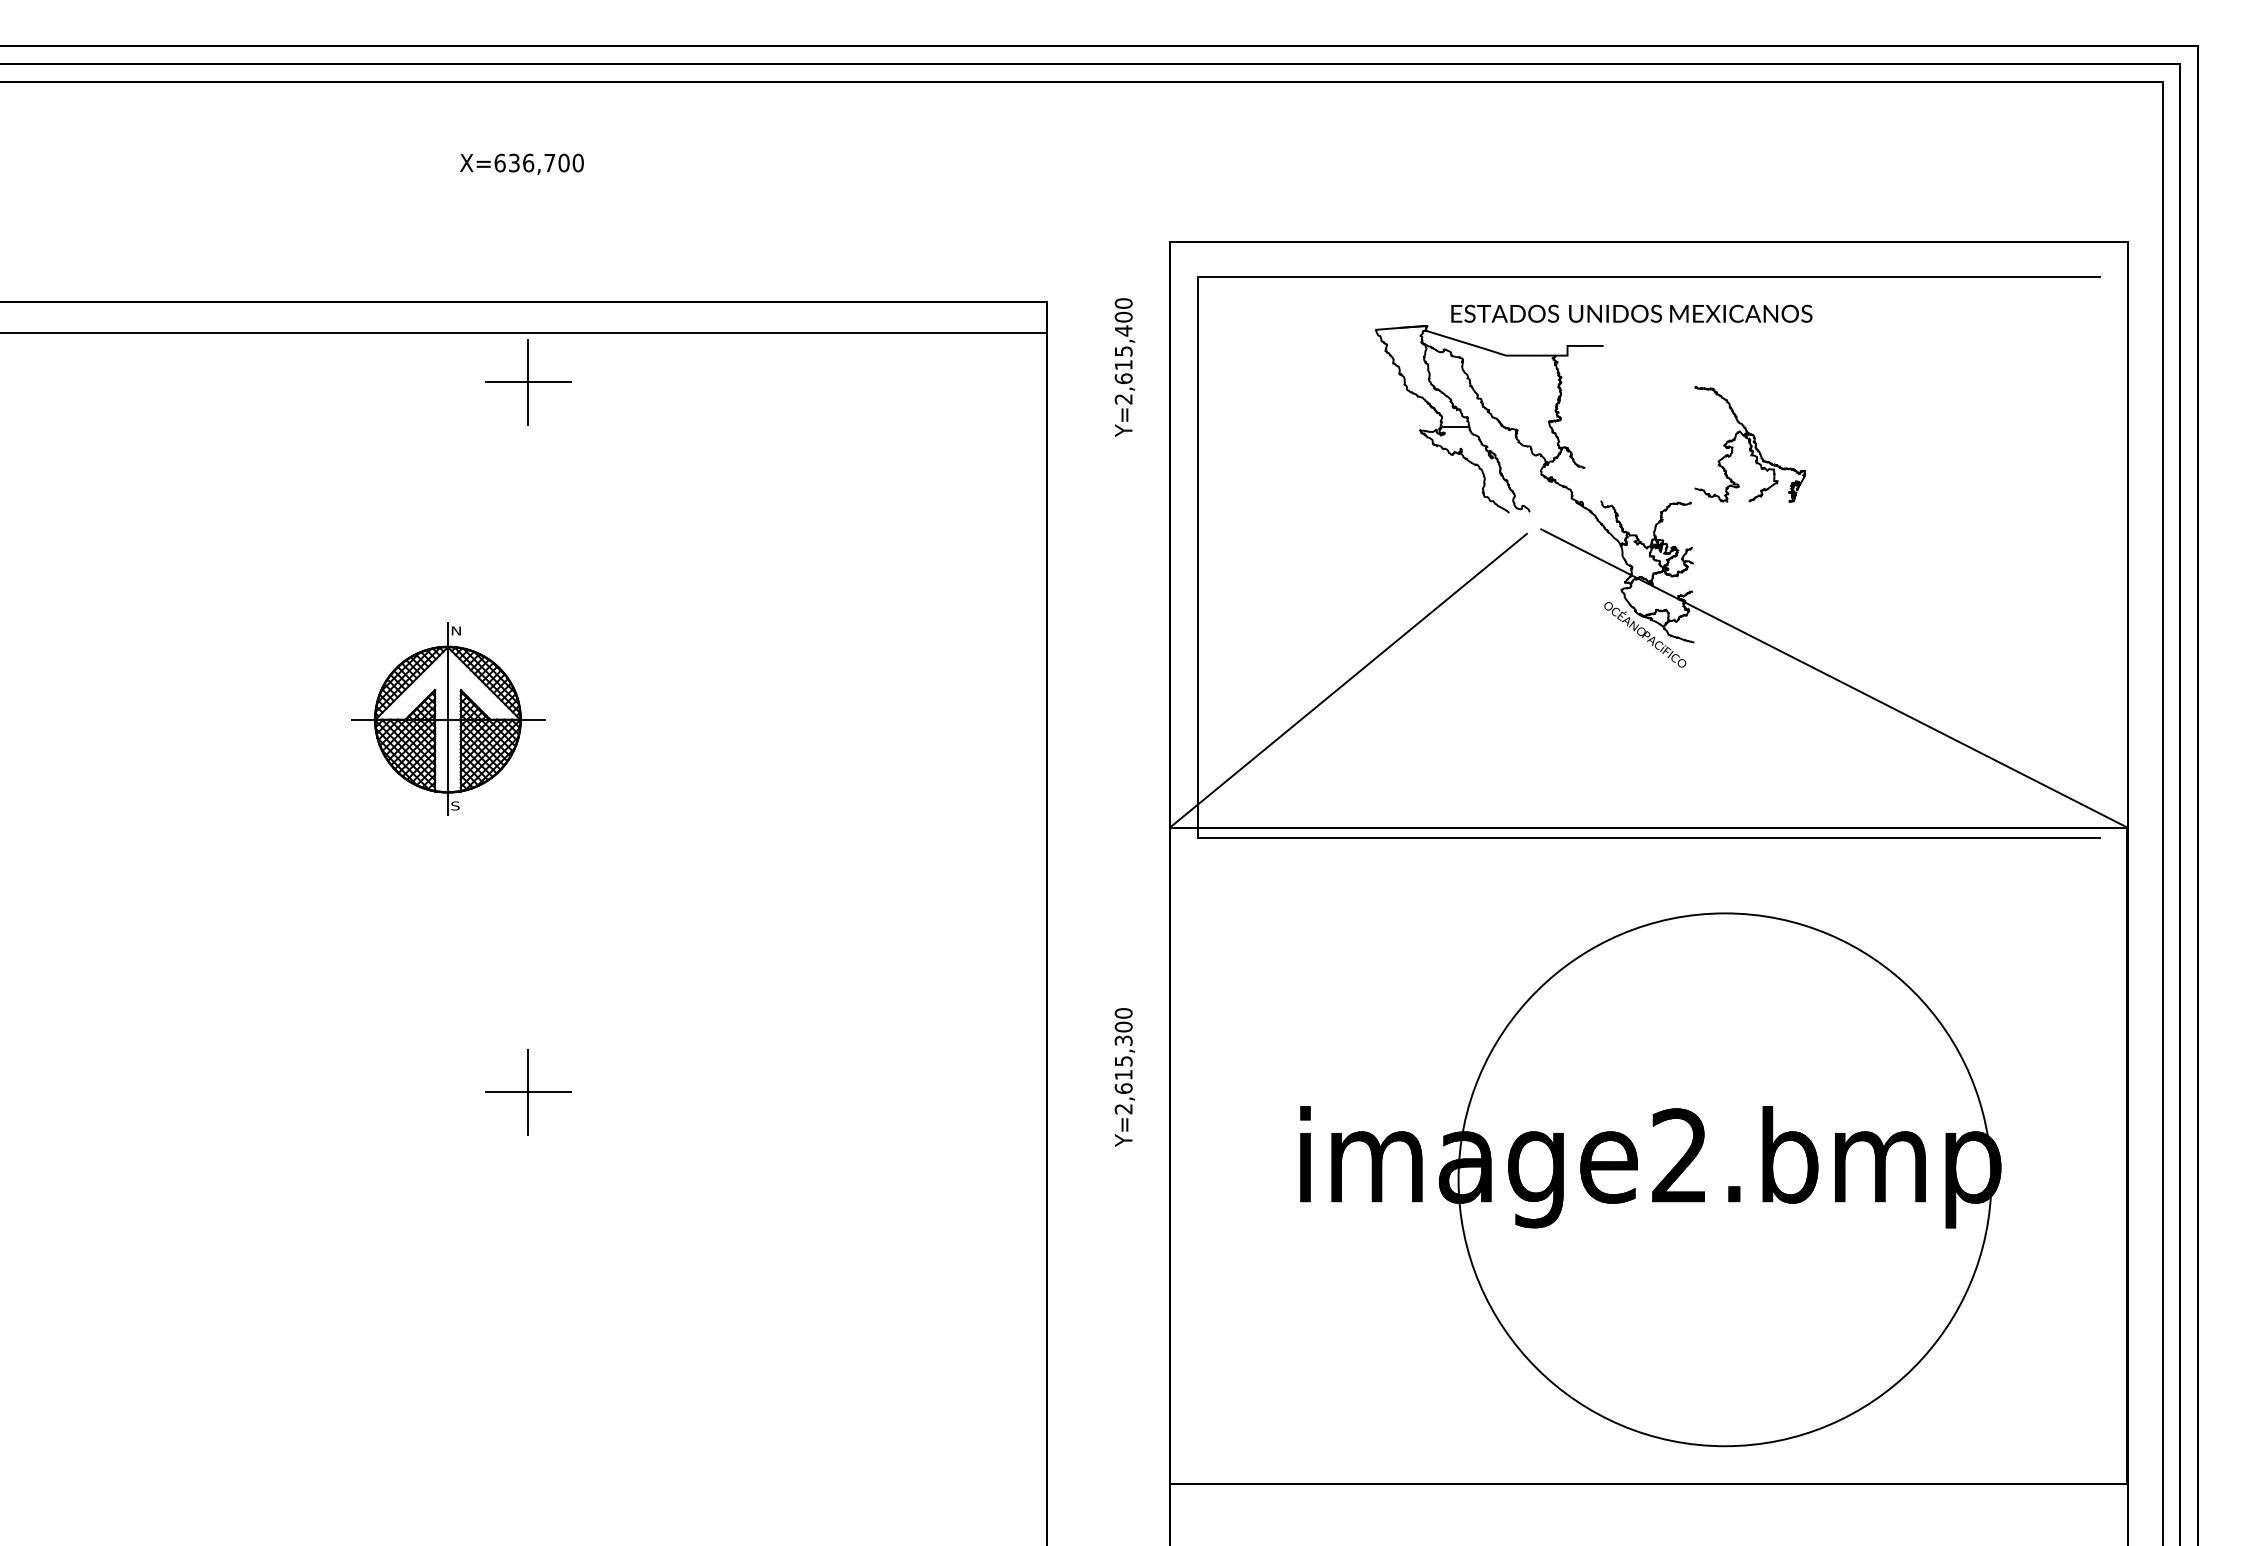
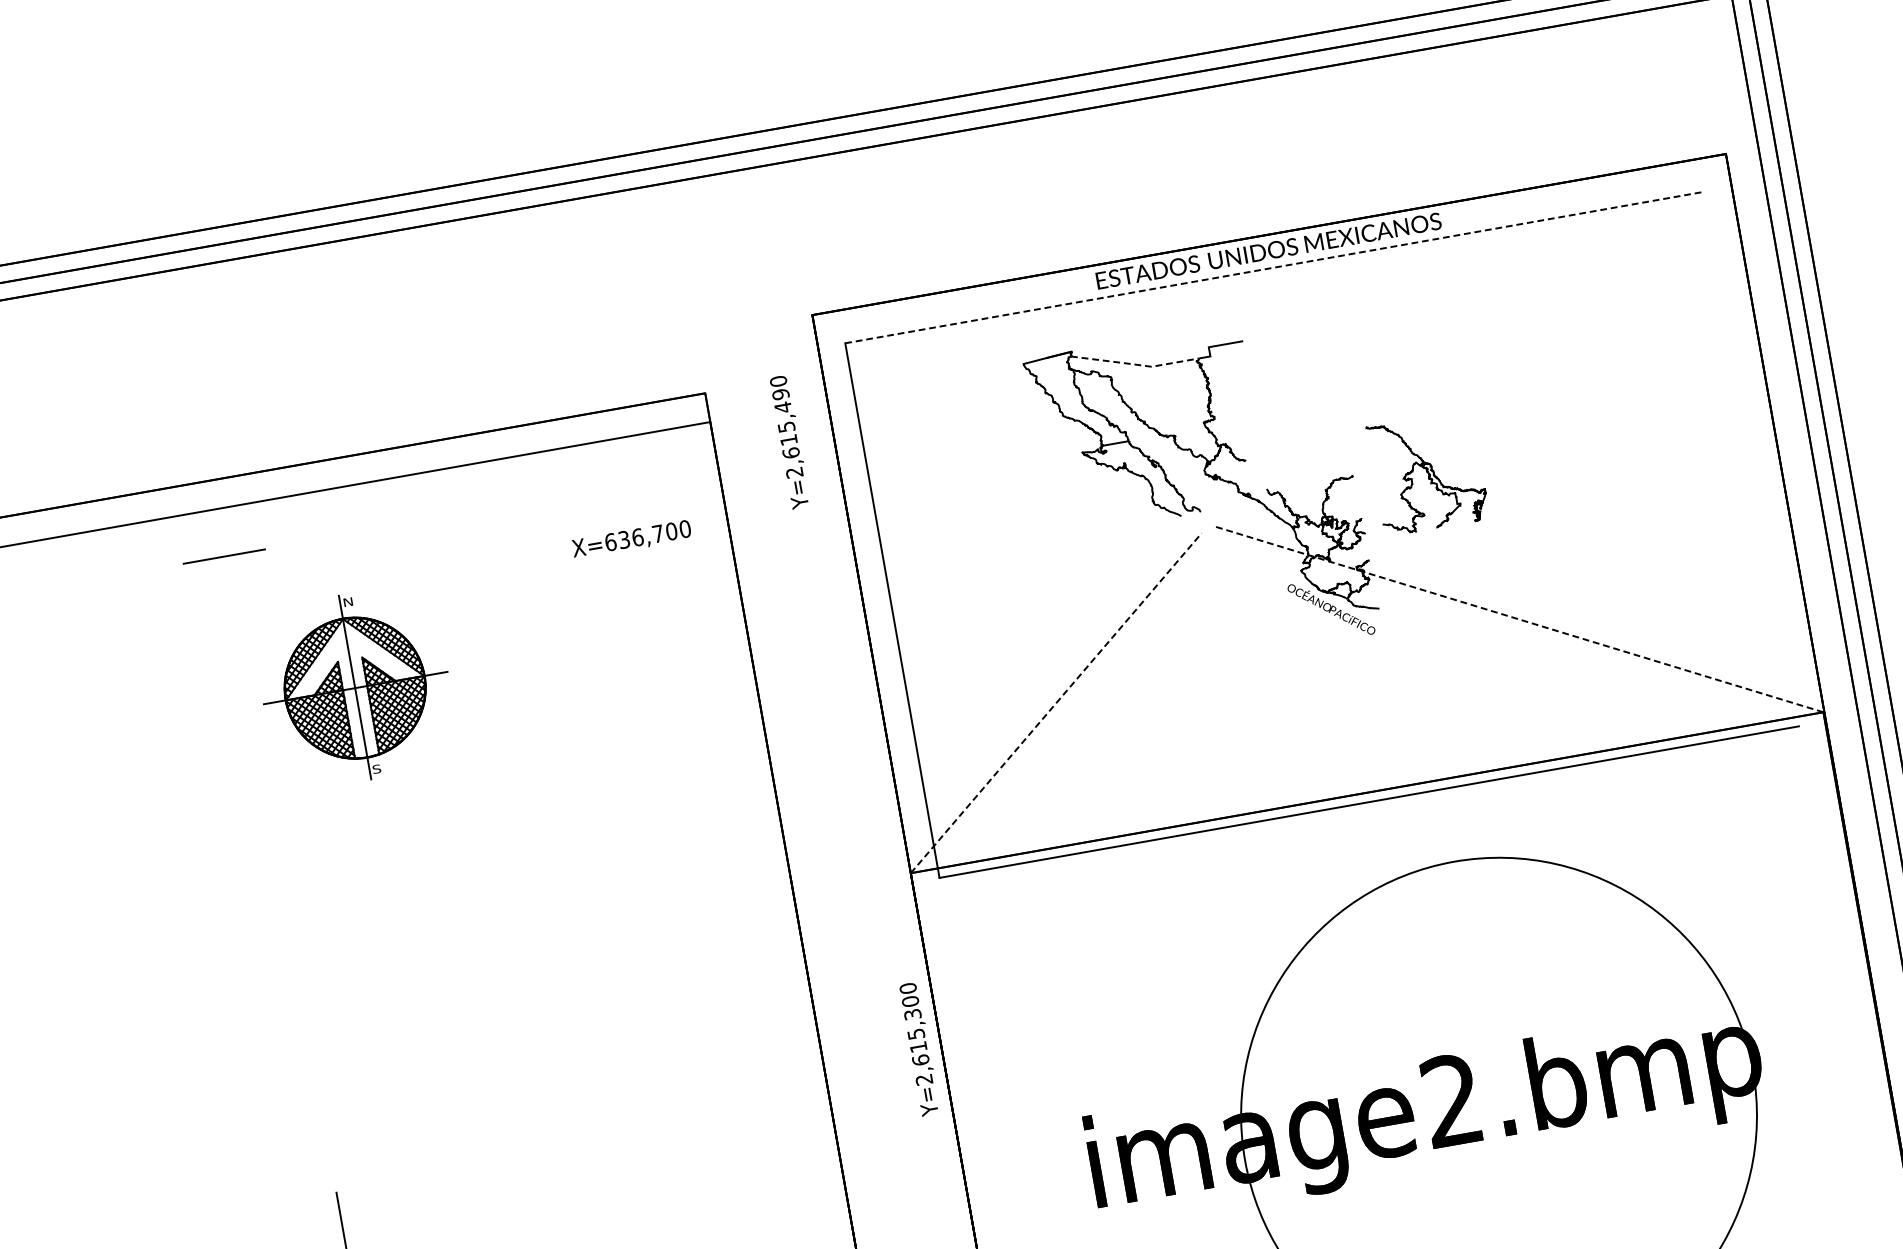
text: (521, 163) -> (631, 539), moved
line: (1649, 276) -> (1275, 267), solid -> dashed
text: (1631, 313) -> (1268, 250), moved
text: (1123, 317) -> (780, 394), Y=2,615,400 -> Y=2,615,490
line: (1490, 350) -> (1136, 364), solid -> dashed
line: (528, 381) -> (224, 555), removed
part: (1749, 444) -> (1427, 473), moved
line: (1834, 678) -> (1519, 619), solid -> dashed
line: (1348, 680) -> (1056, 702), solid -> dashed
part: (448, 718) -> (355, 686), moved
text: (1124, 1077) -> (919, 1049), moved
line: (528, 1092) -> (343, 1233), removed

